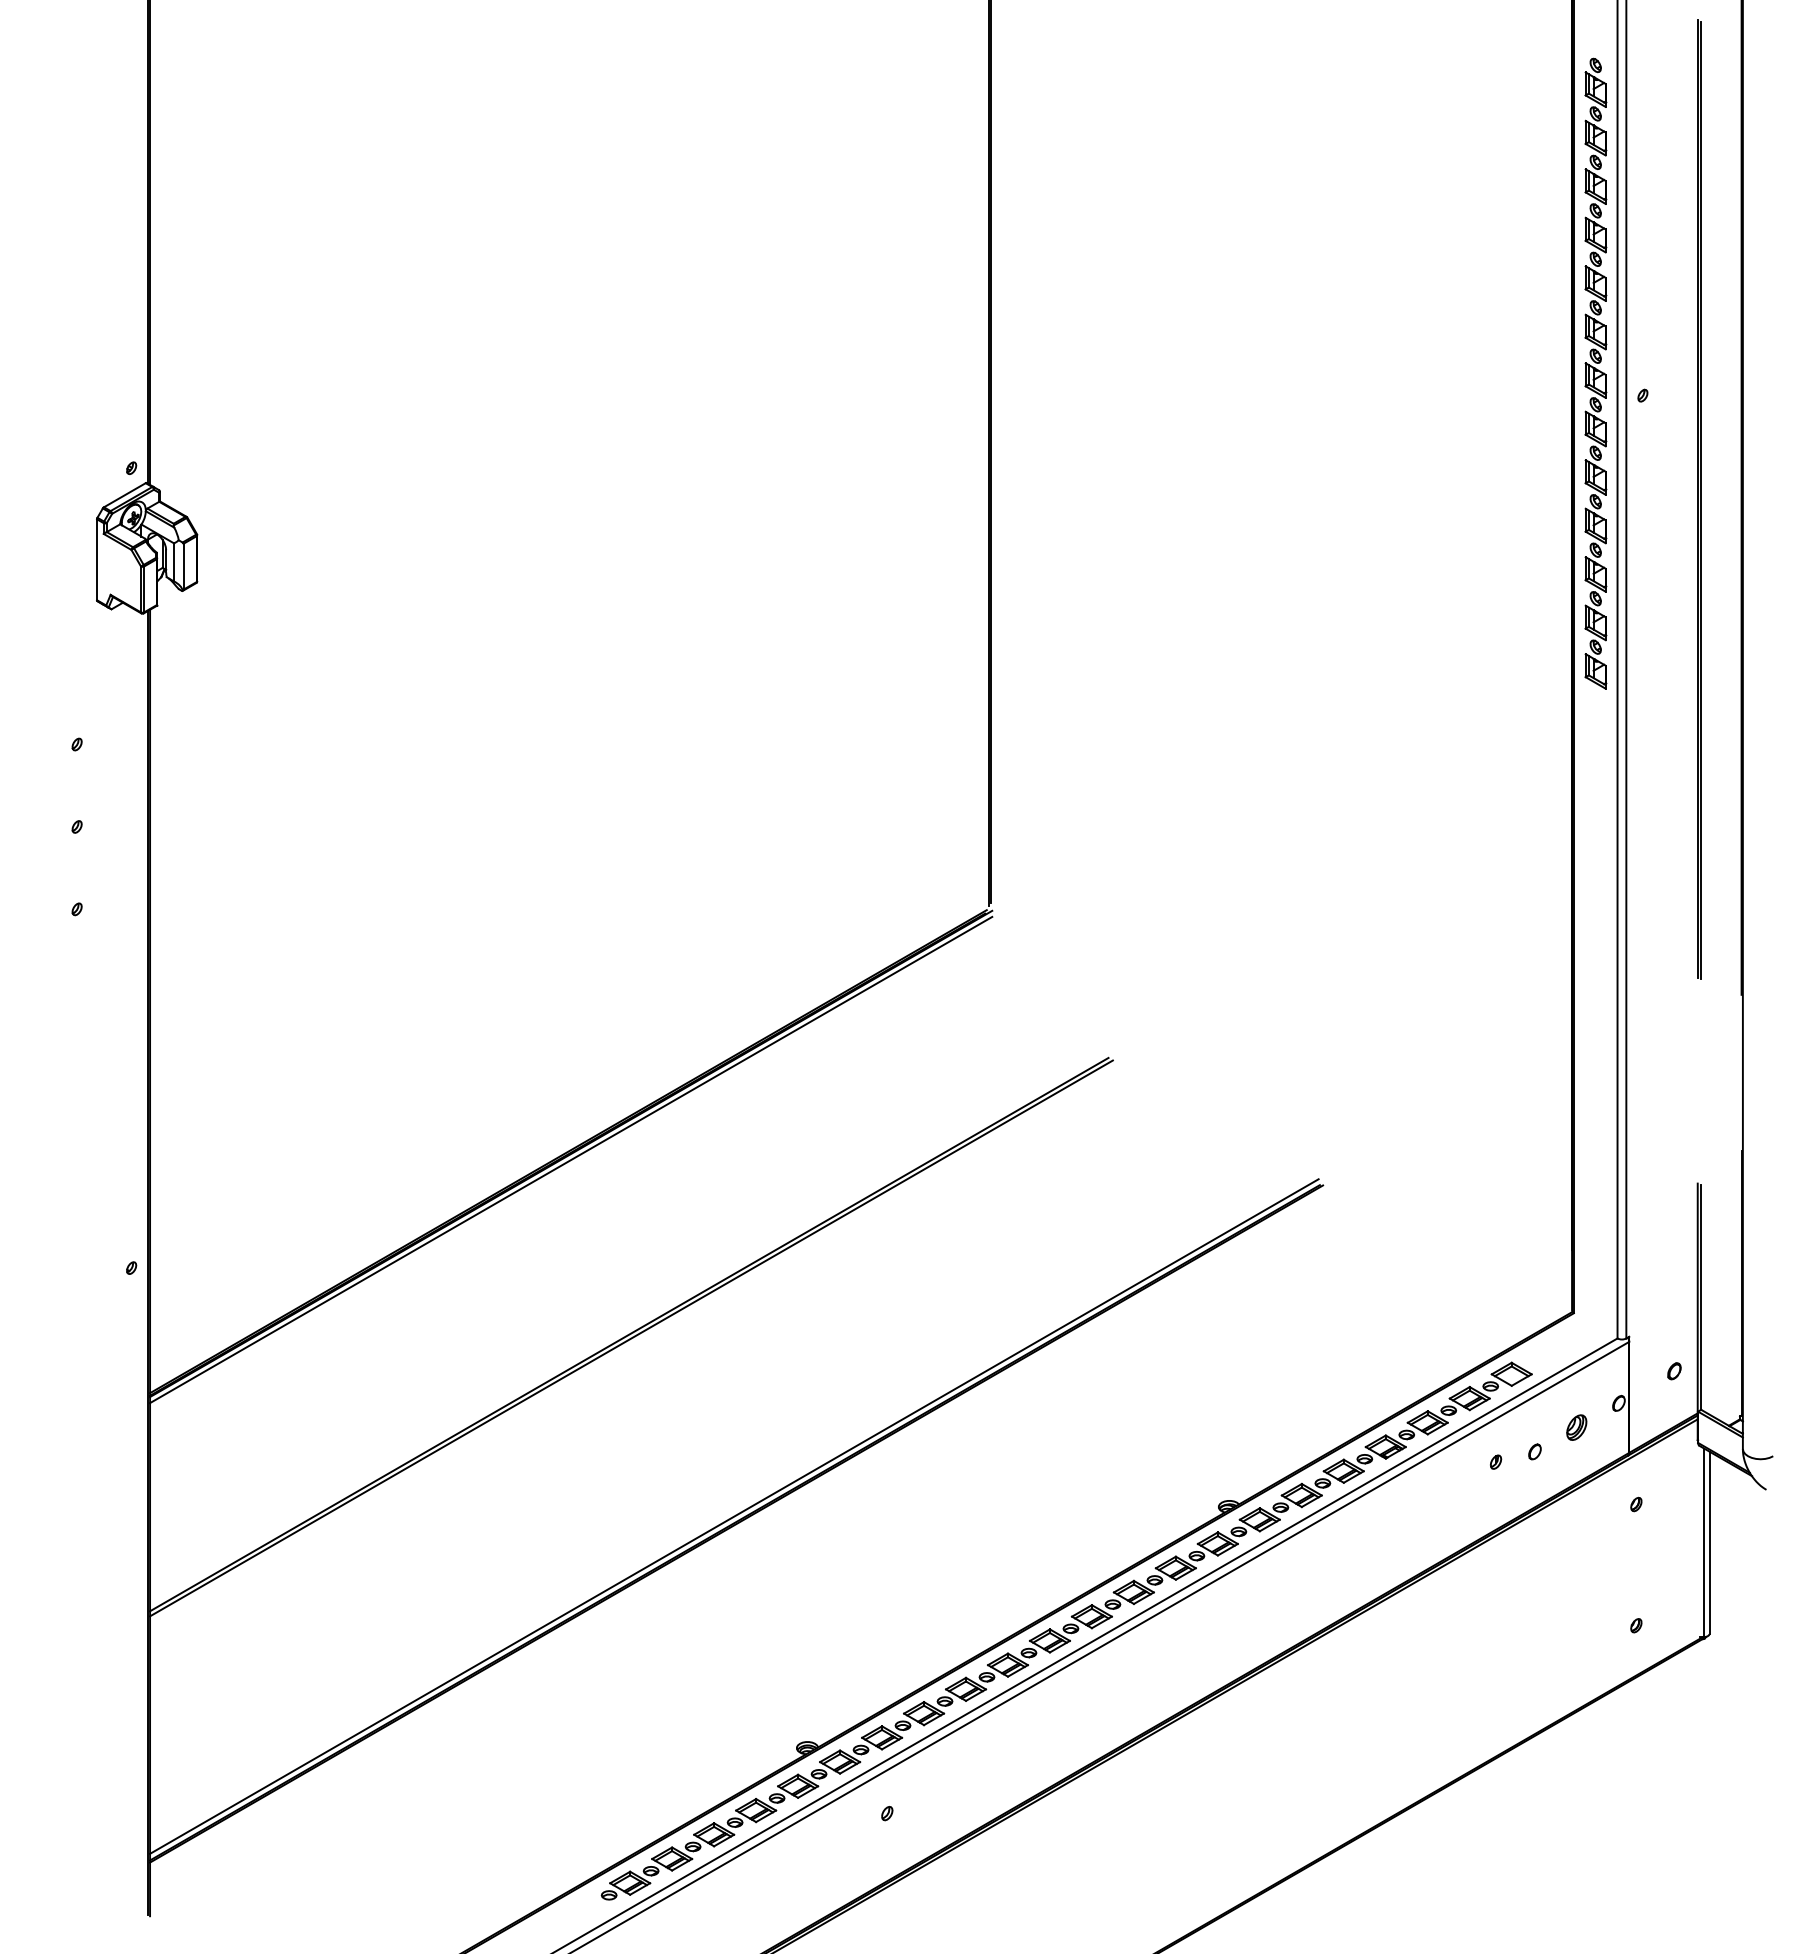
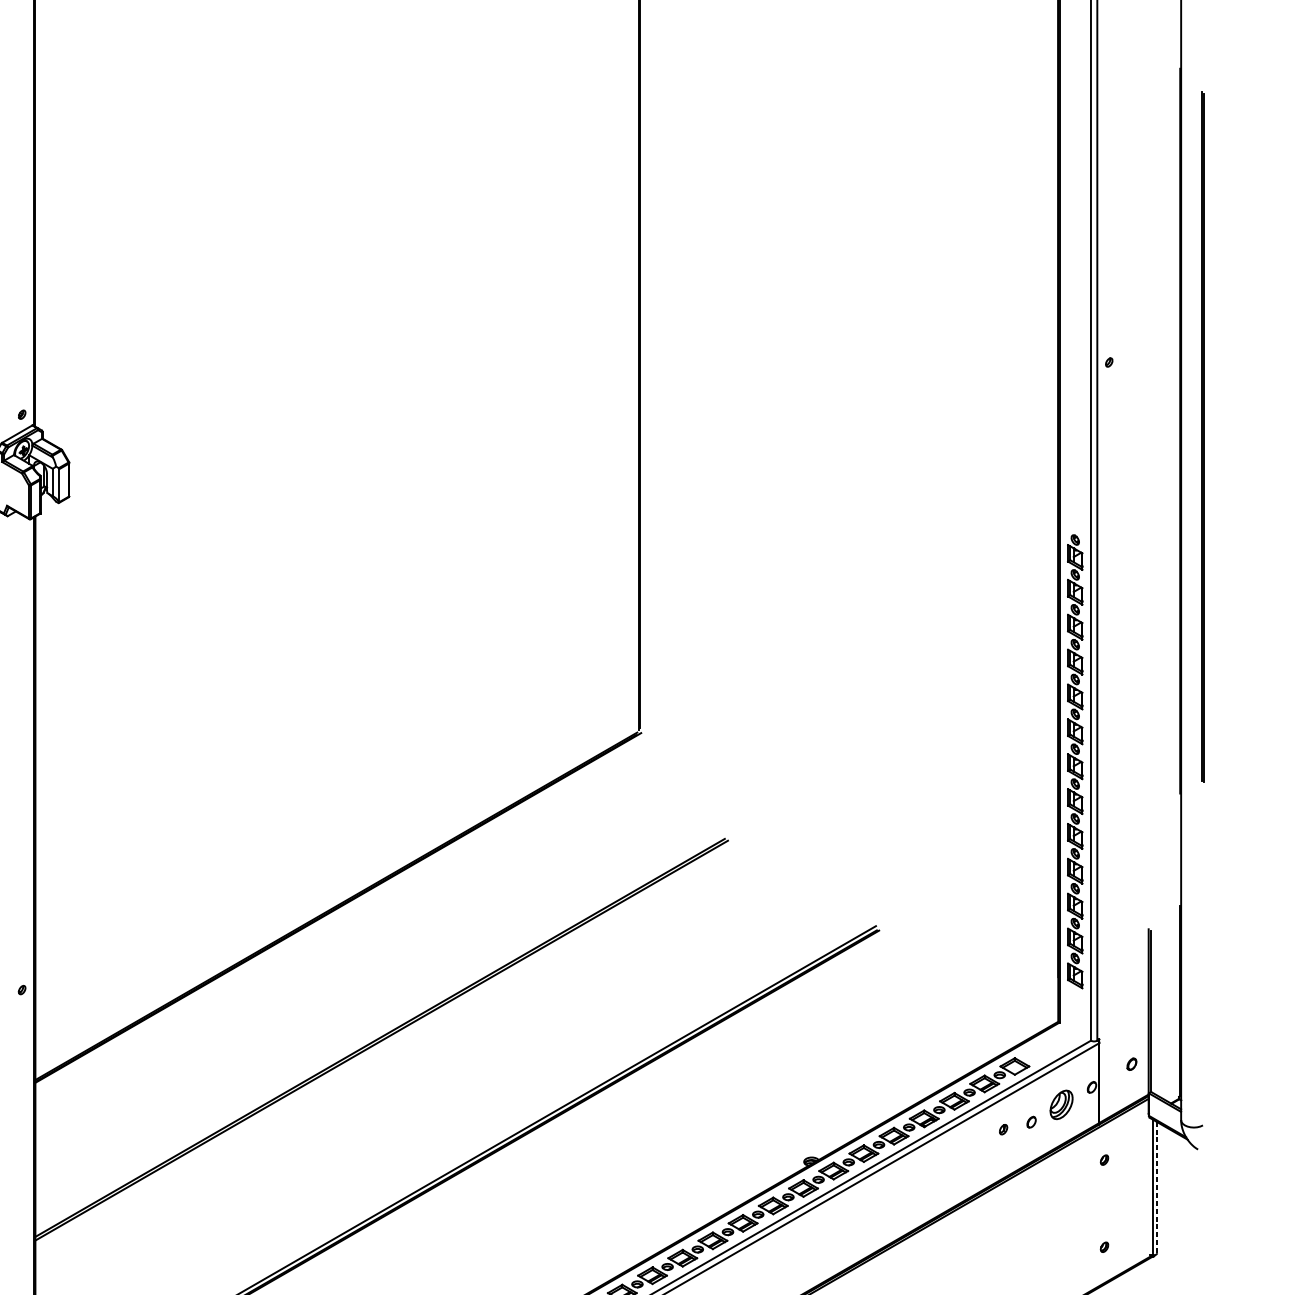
part: (1595, 373) -> (1075, 761), moved
line: (1698, 499) -> (1202, 437), moved
line: (571, 1159) -> (338, 911), removed
part: (1576, 1427) -> (1061, 1104), size x1.6
line: (1709, 1542) -> (1157, 1187), solid -> dashed

